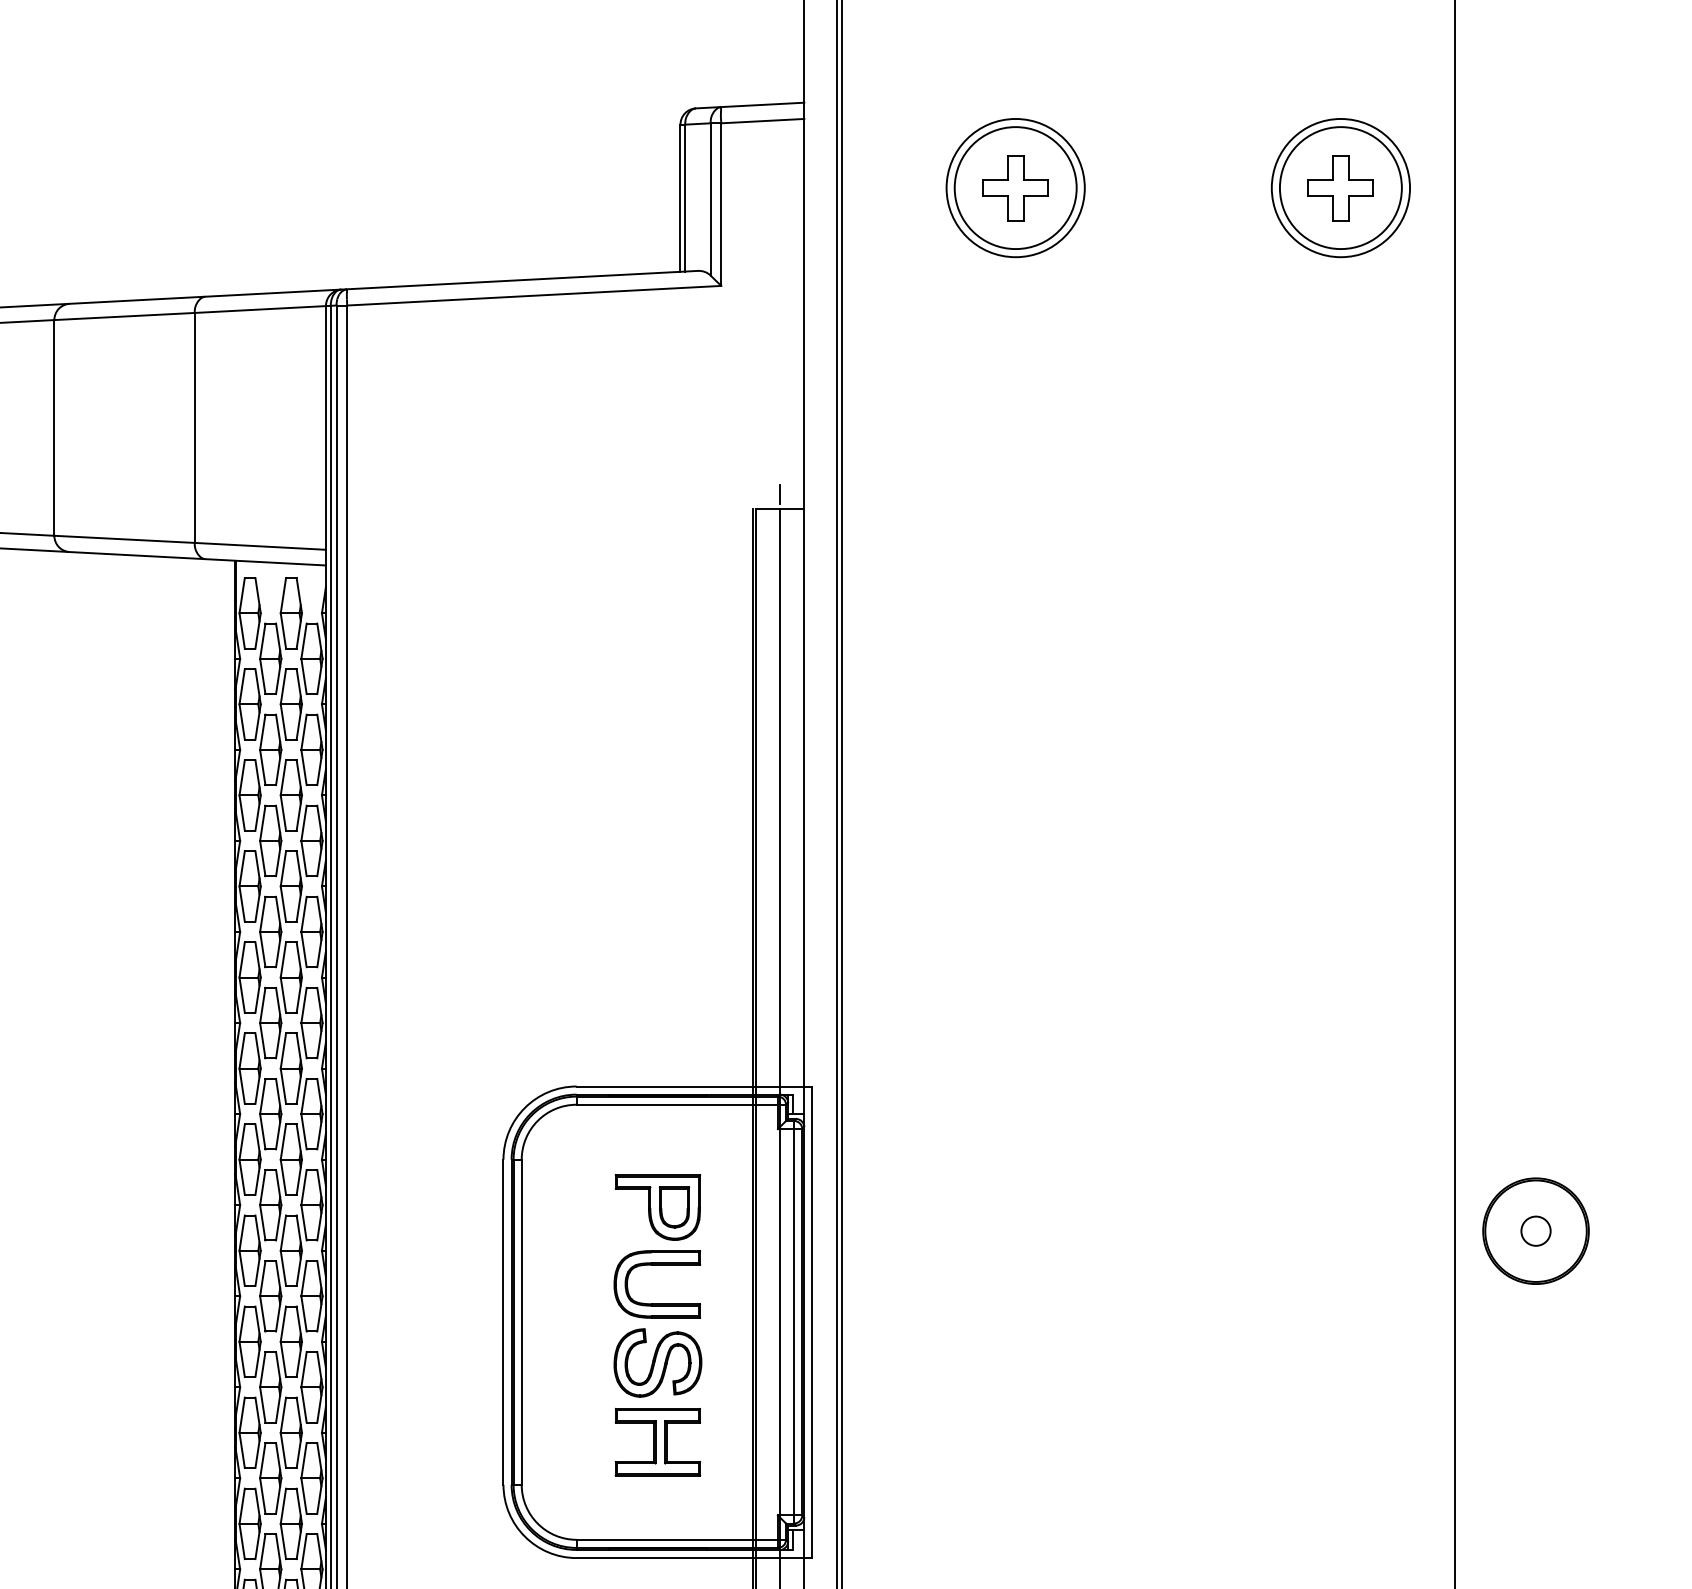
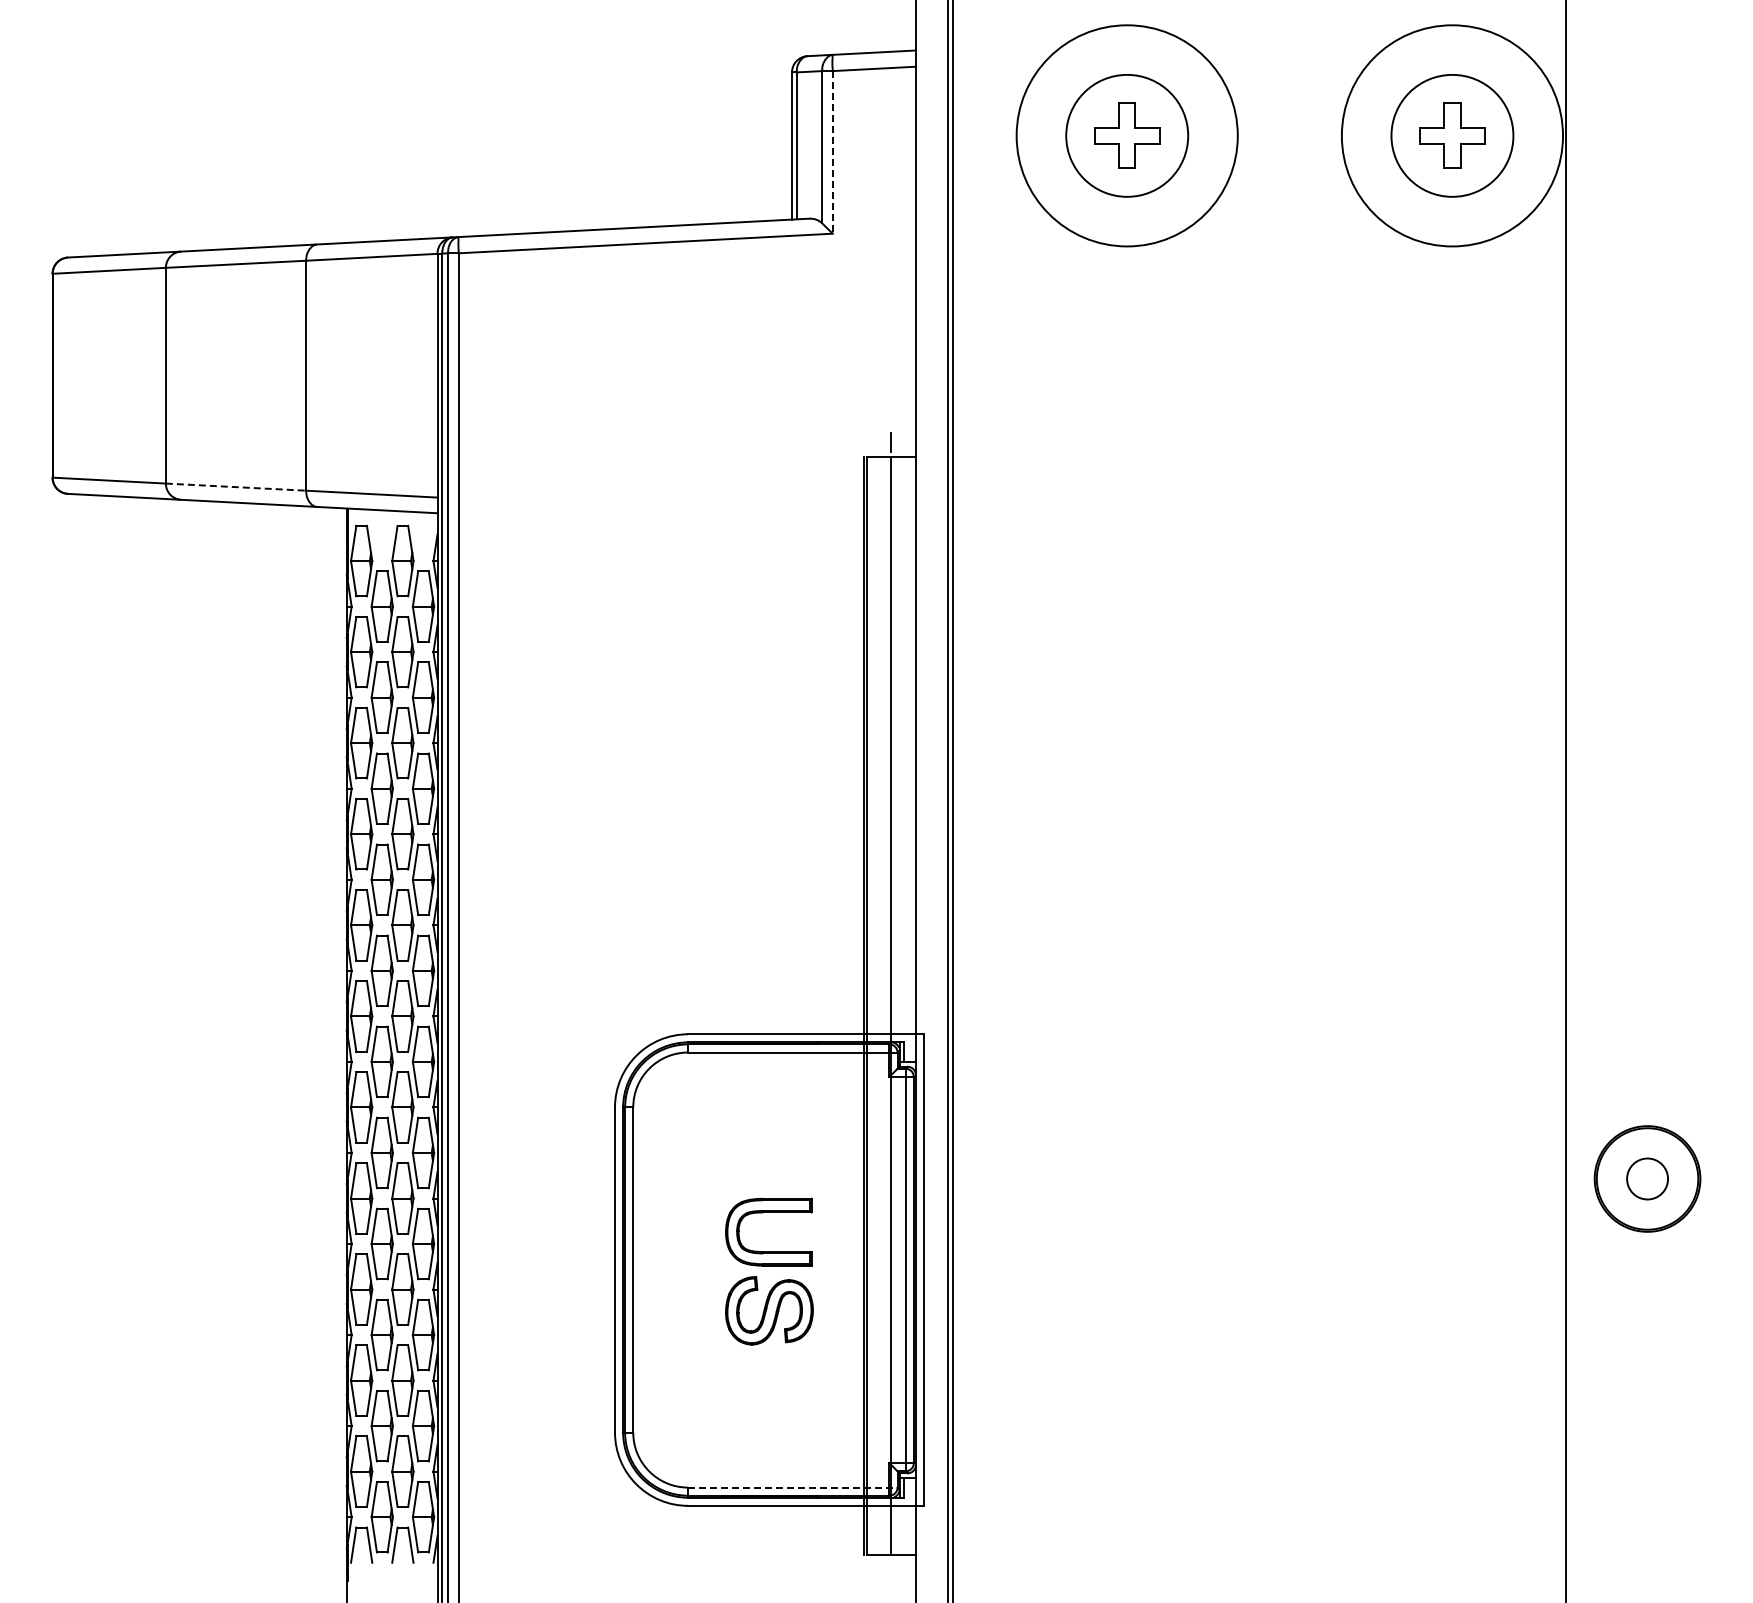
circle: (1015, 187) -> (1127, 135), size x1.6
circle: (1340, 187) -> (1452, 135), size x1.6
line: (720, 204) -> (832, 152), solid -> dashed
line: (124, 539) -> (236, 487), solid -> dashed
part: (657, 1206) -> (769, 1154), removed
circle: (1535, 1230) -> (1647, 1178), size x1.4
part: (657, 1441) -> (769, 1389), removed
line: (680, 1539) -> (792, 1487), solid -> dashed

